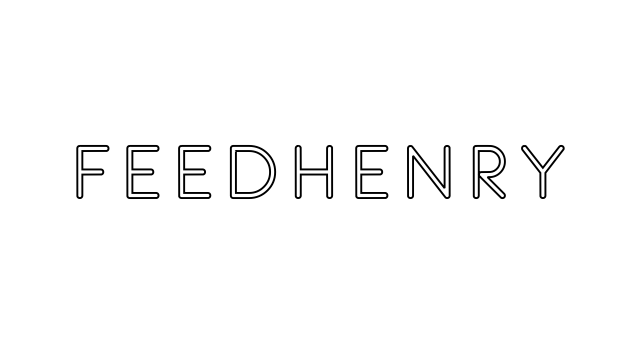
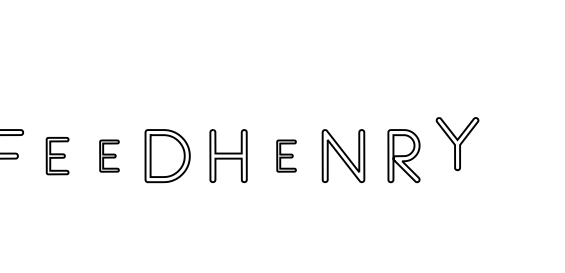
part: (142, 171) -> (57, 155), size x0.7
part: (194, 171) -> (109, 155), size x0.6
part: (371, 171) -> (286, 155), size x0.6
curve: (541, 172) -> (456, 144), moved

